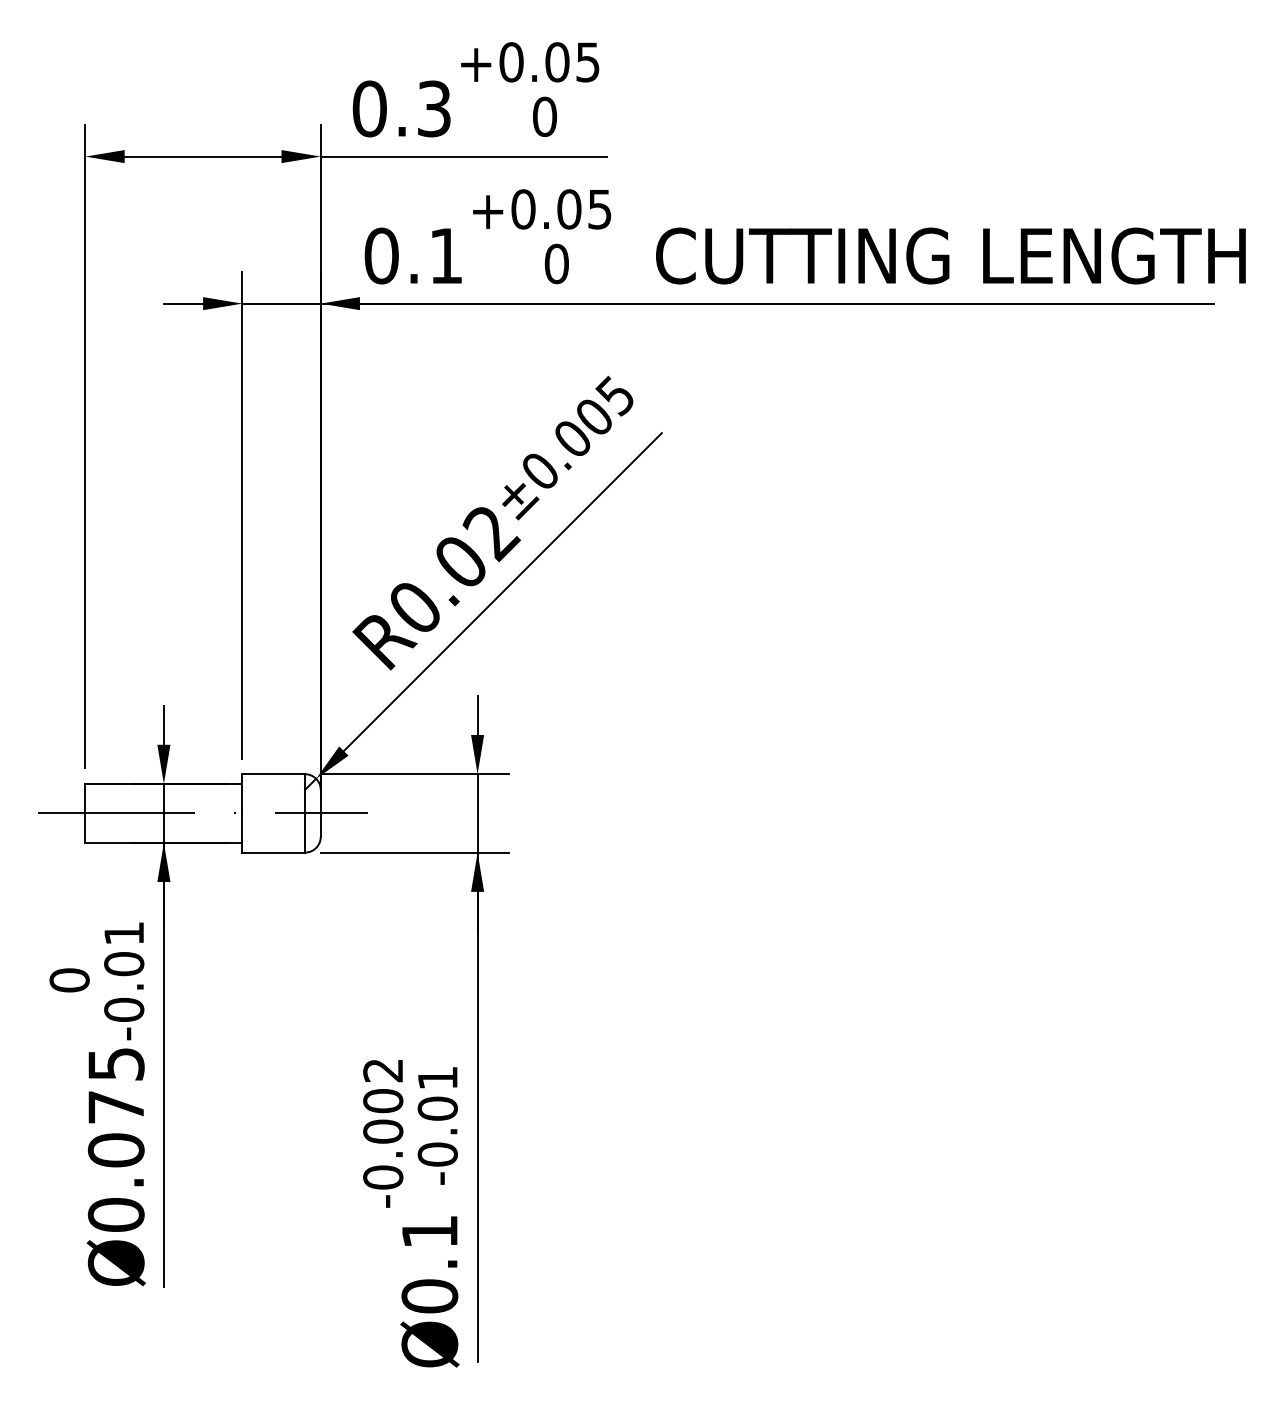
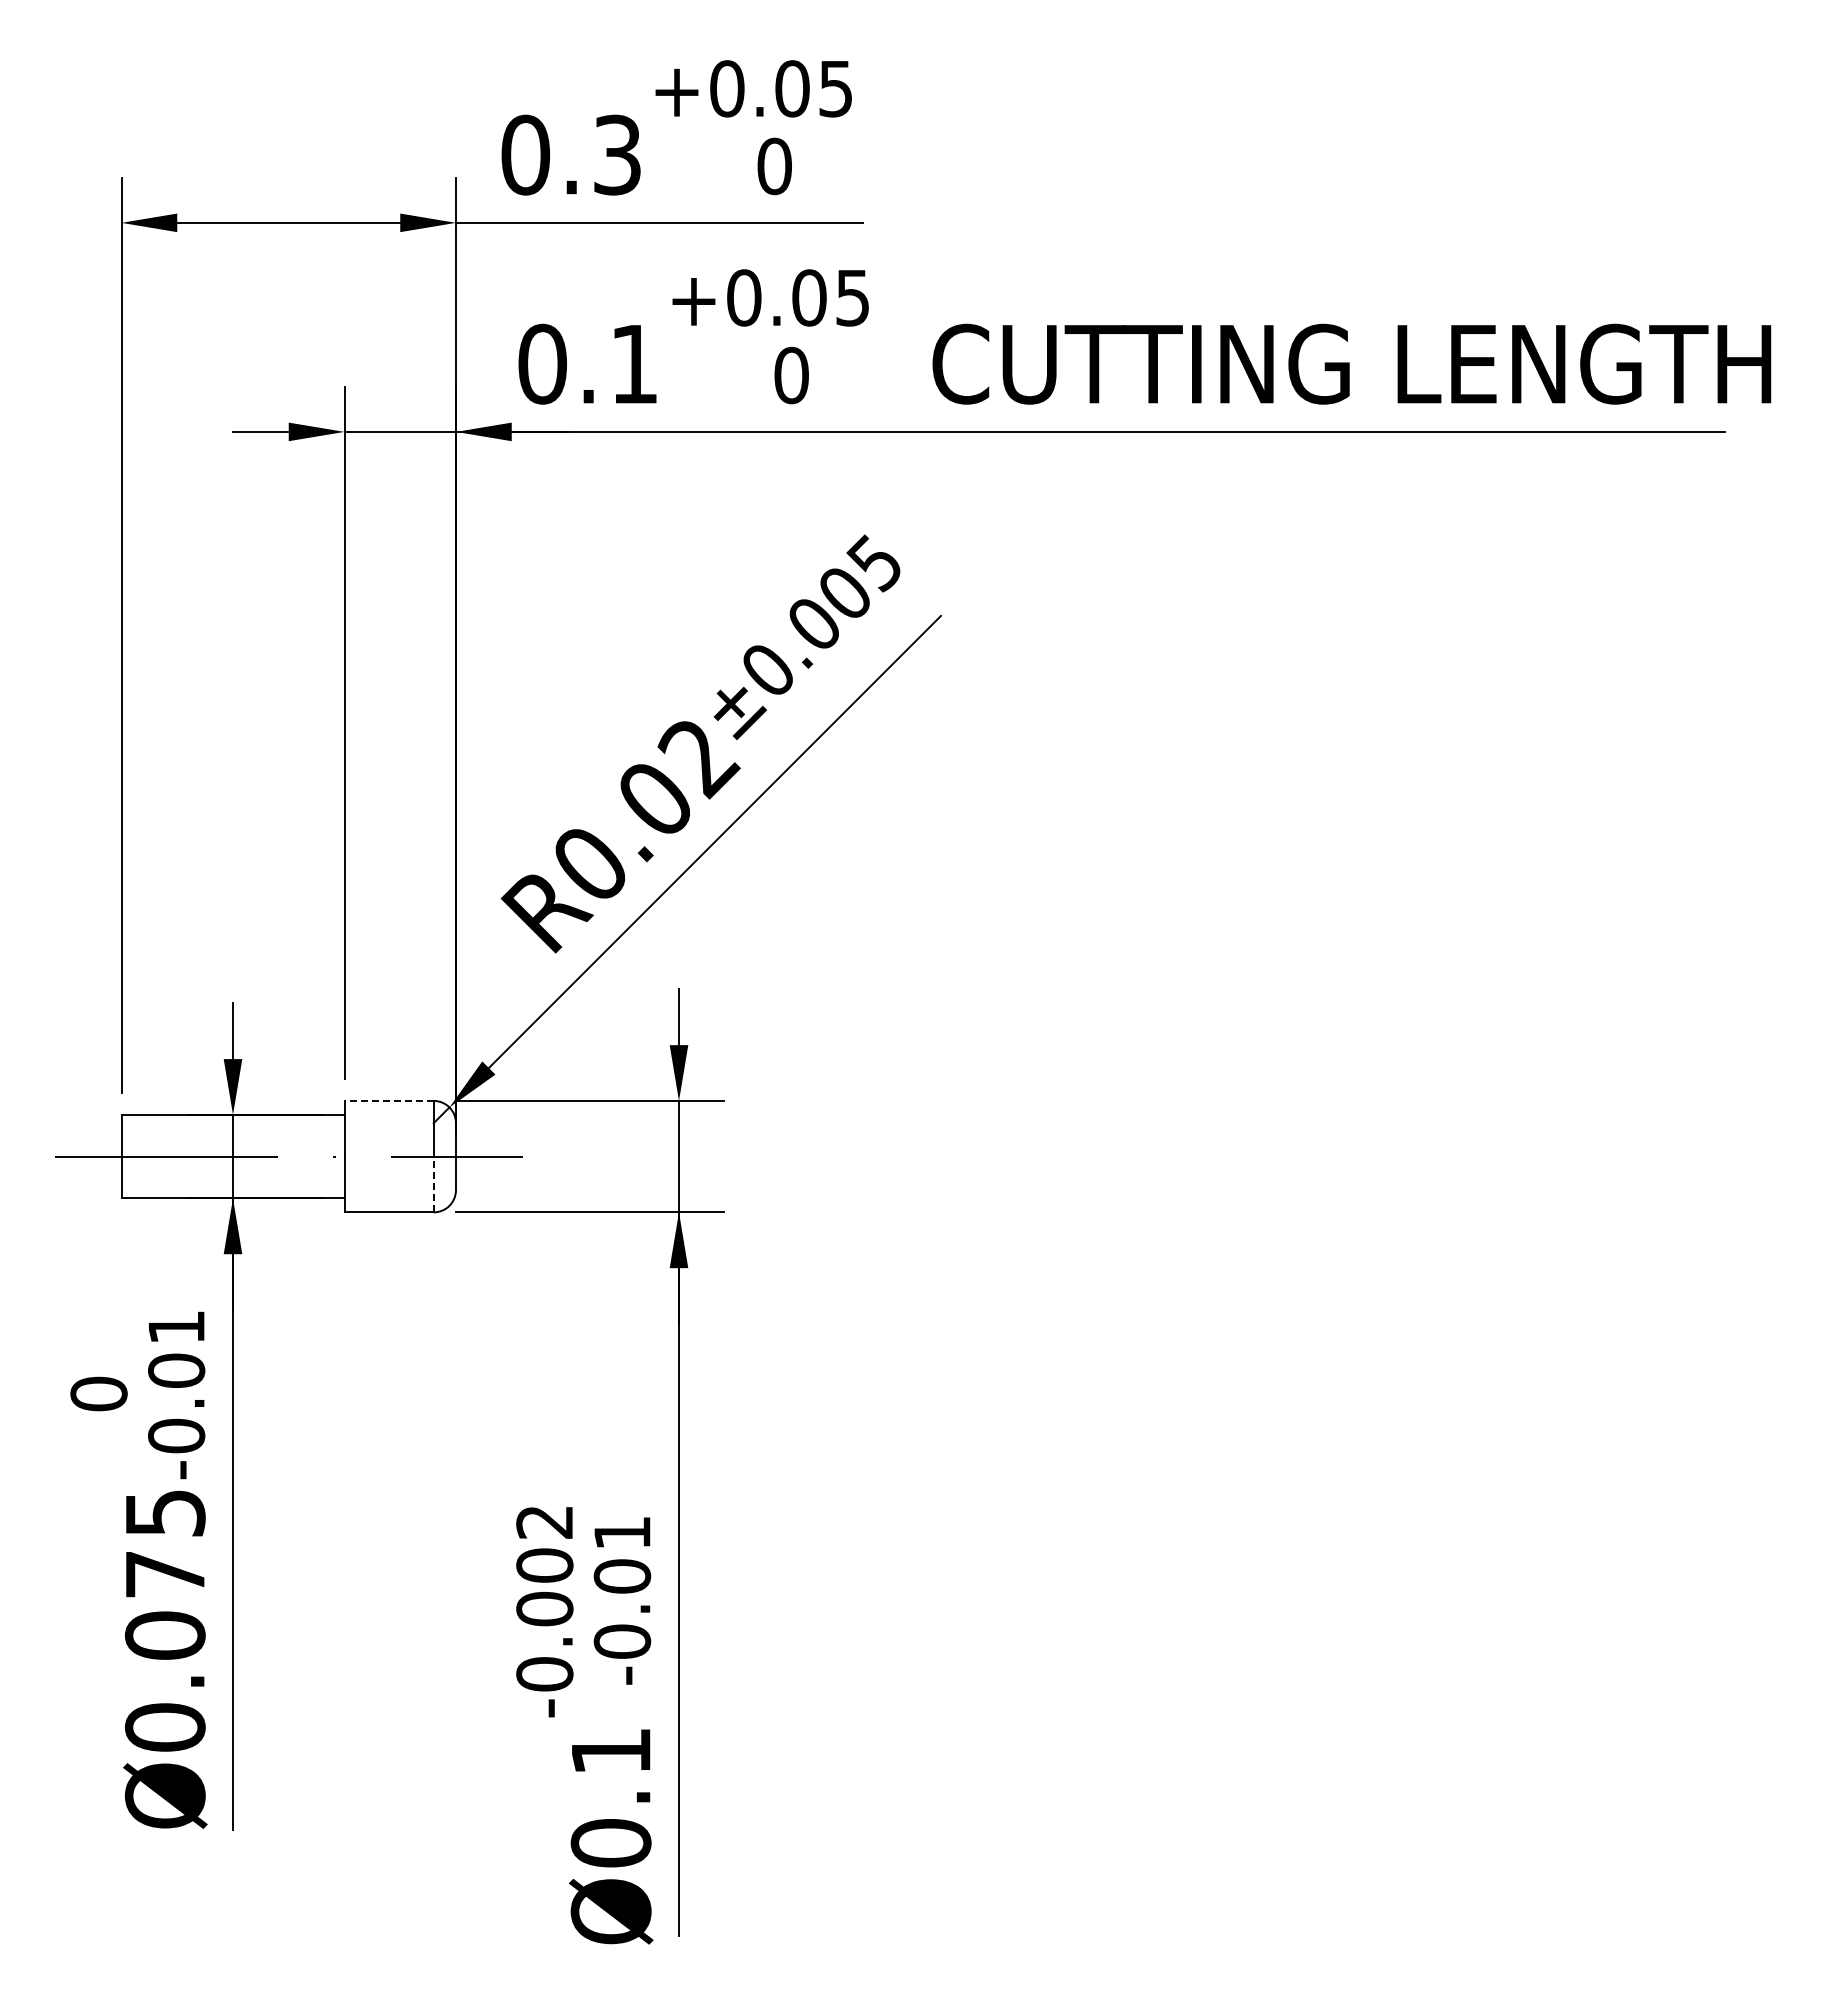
line: (273, 773) -> (389, 1100), solid -> dashed
line: (304, 833) -> (433, 1184), solid -> dashed

